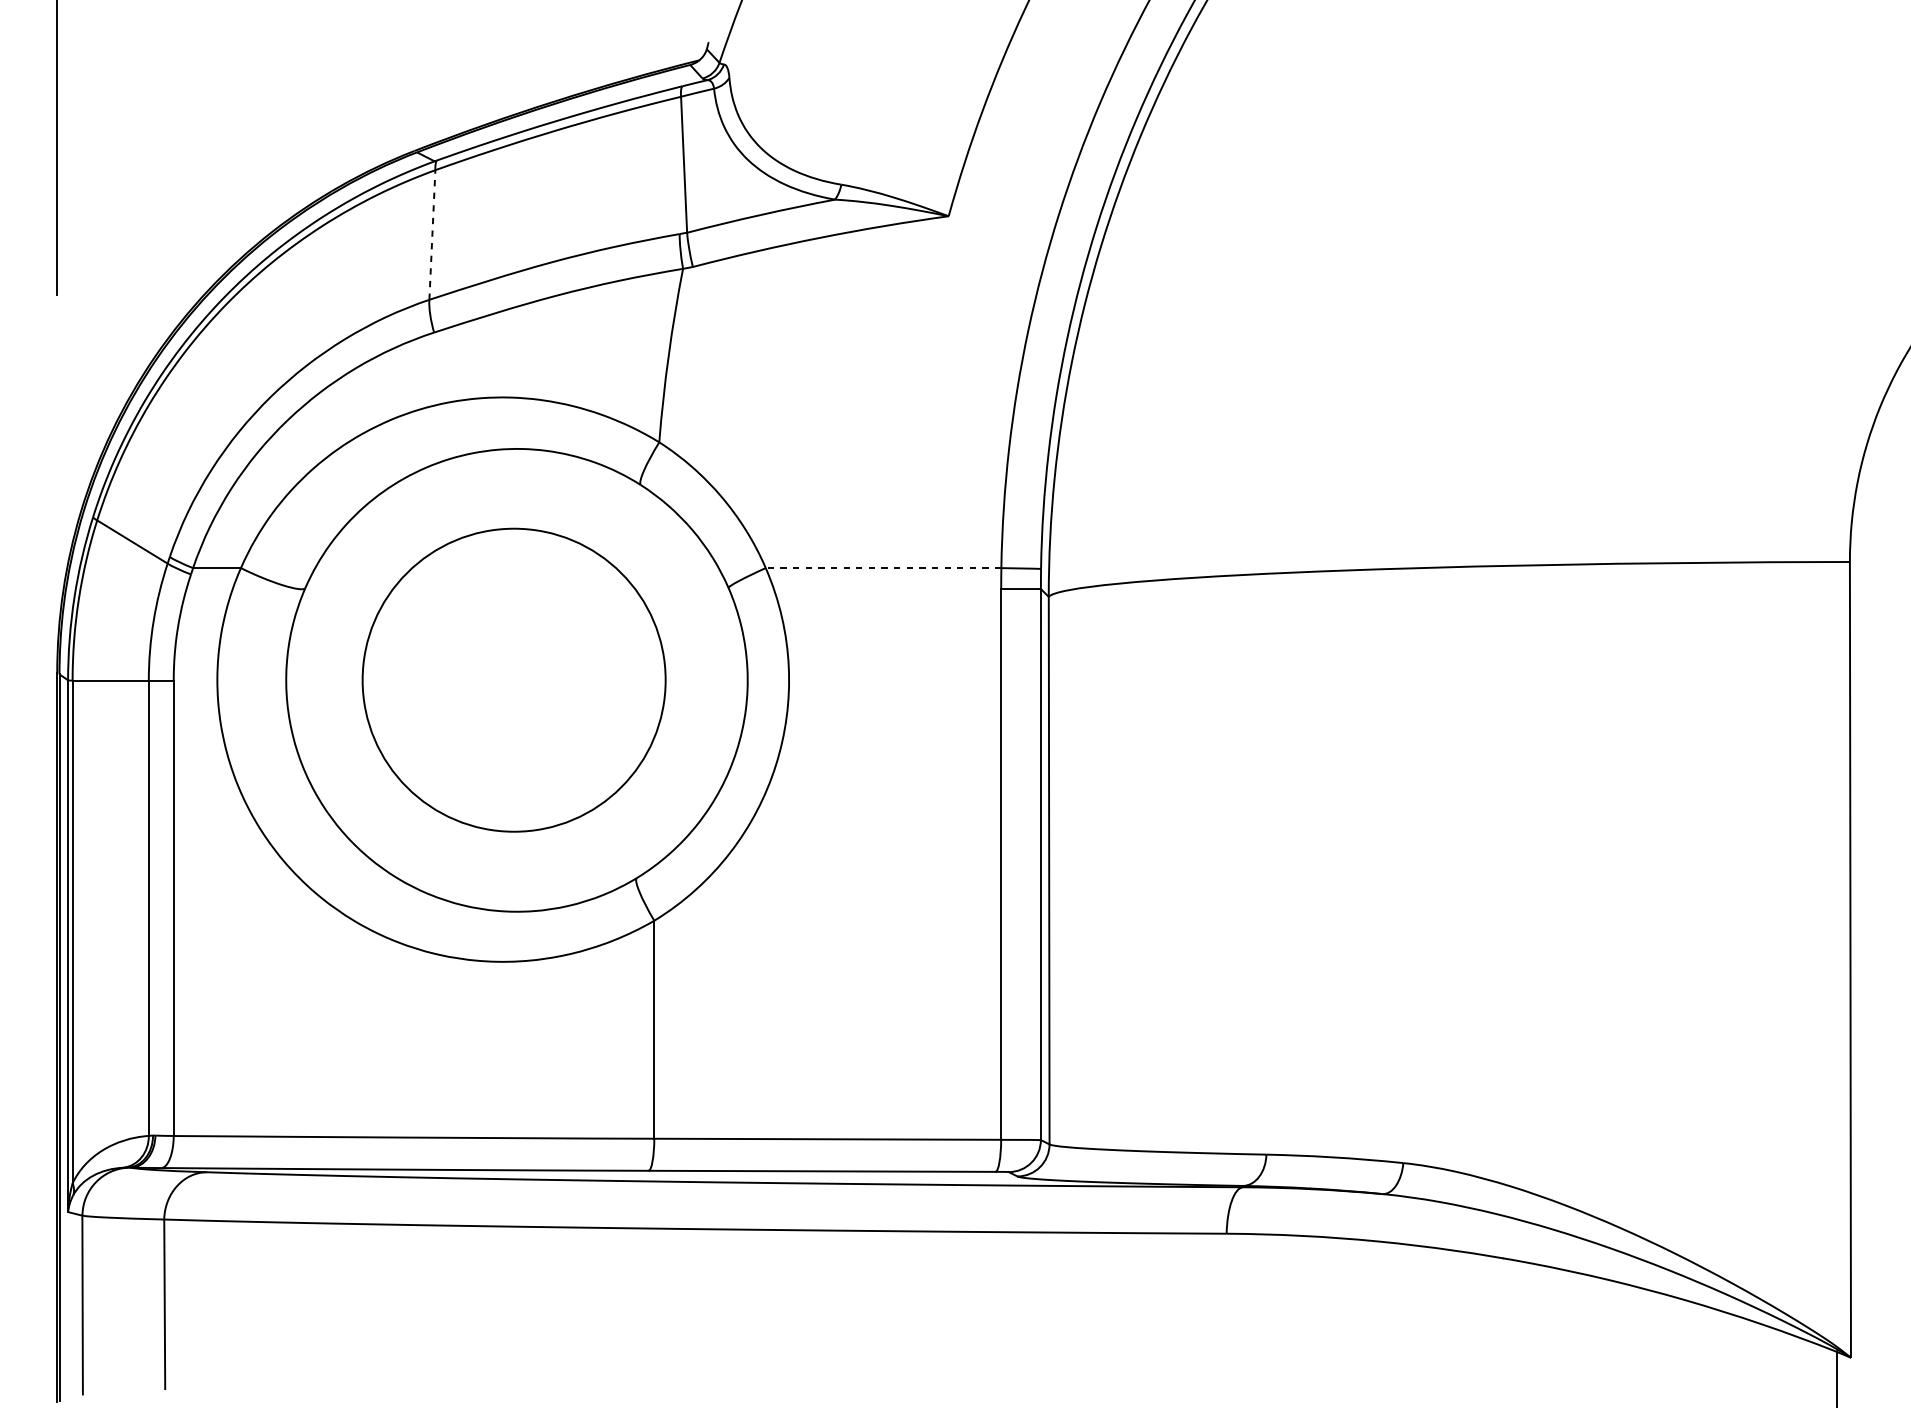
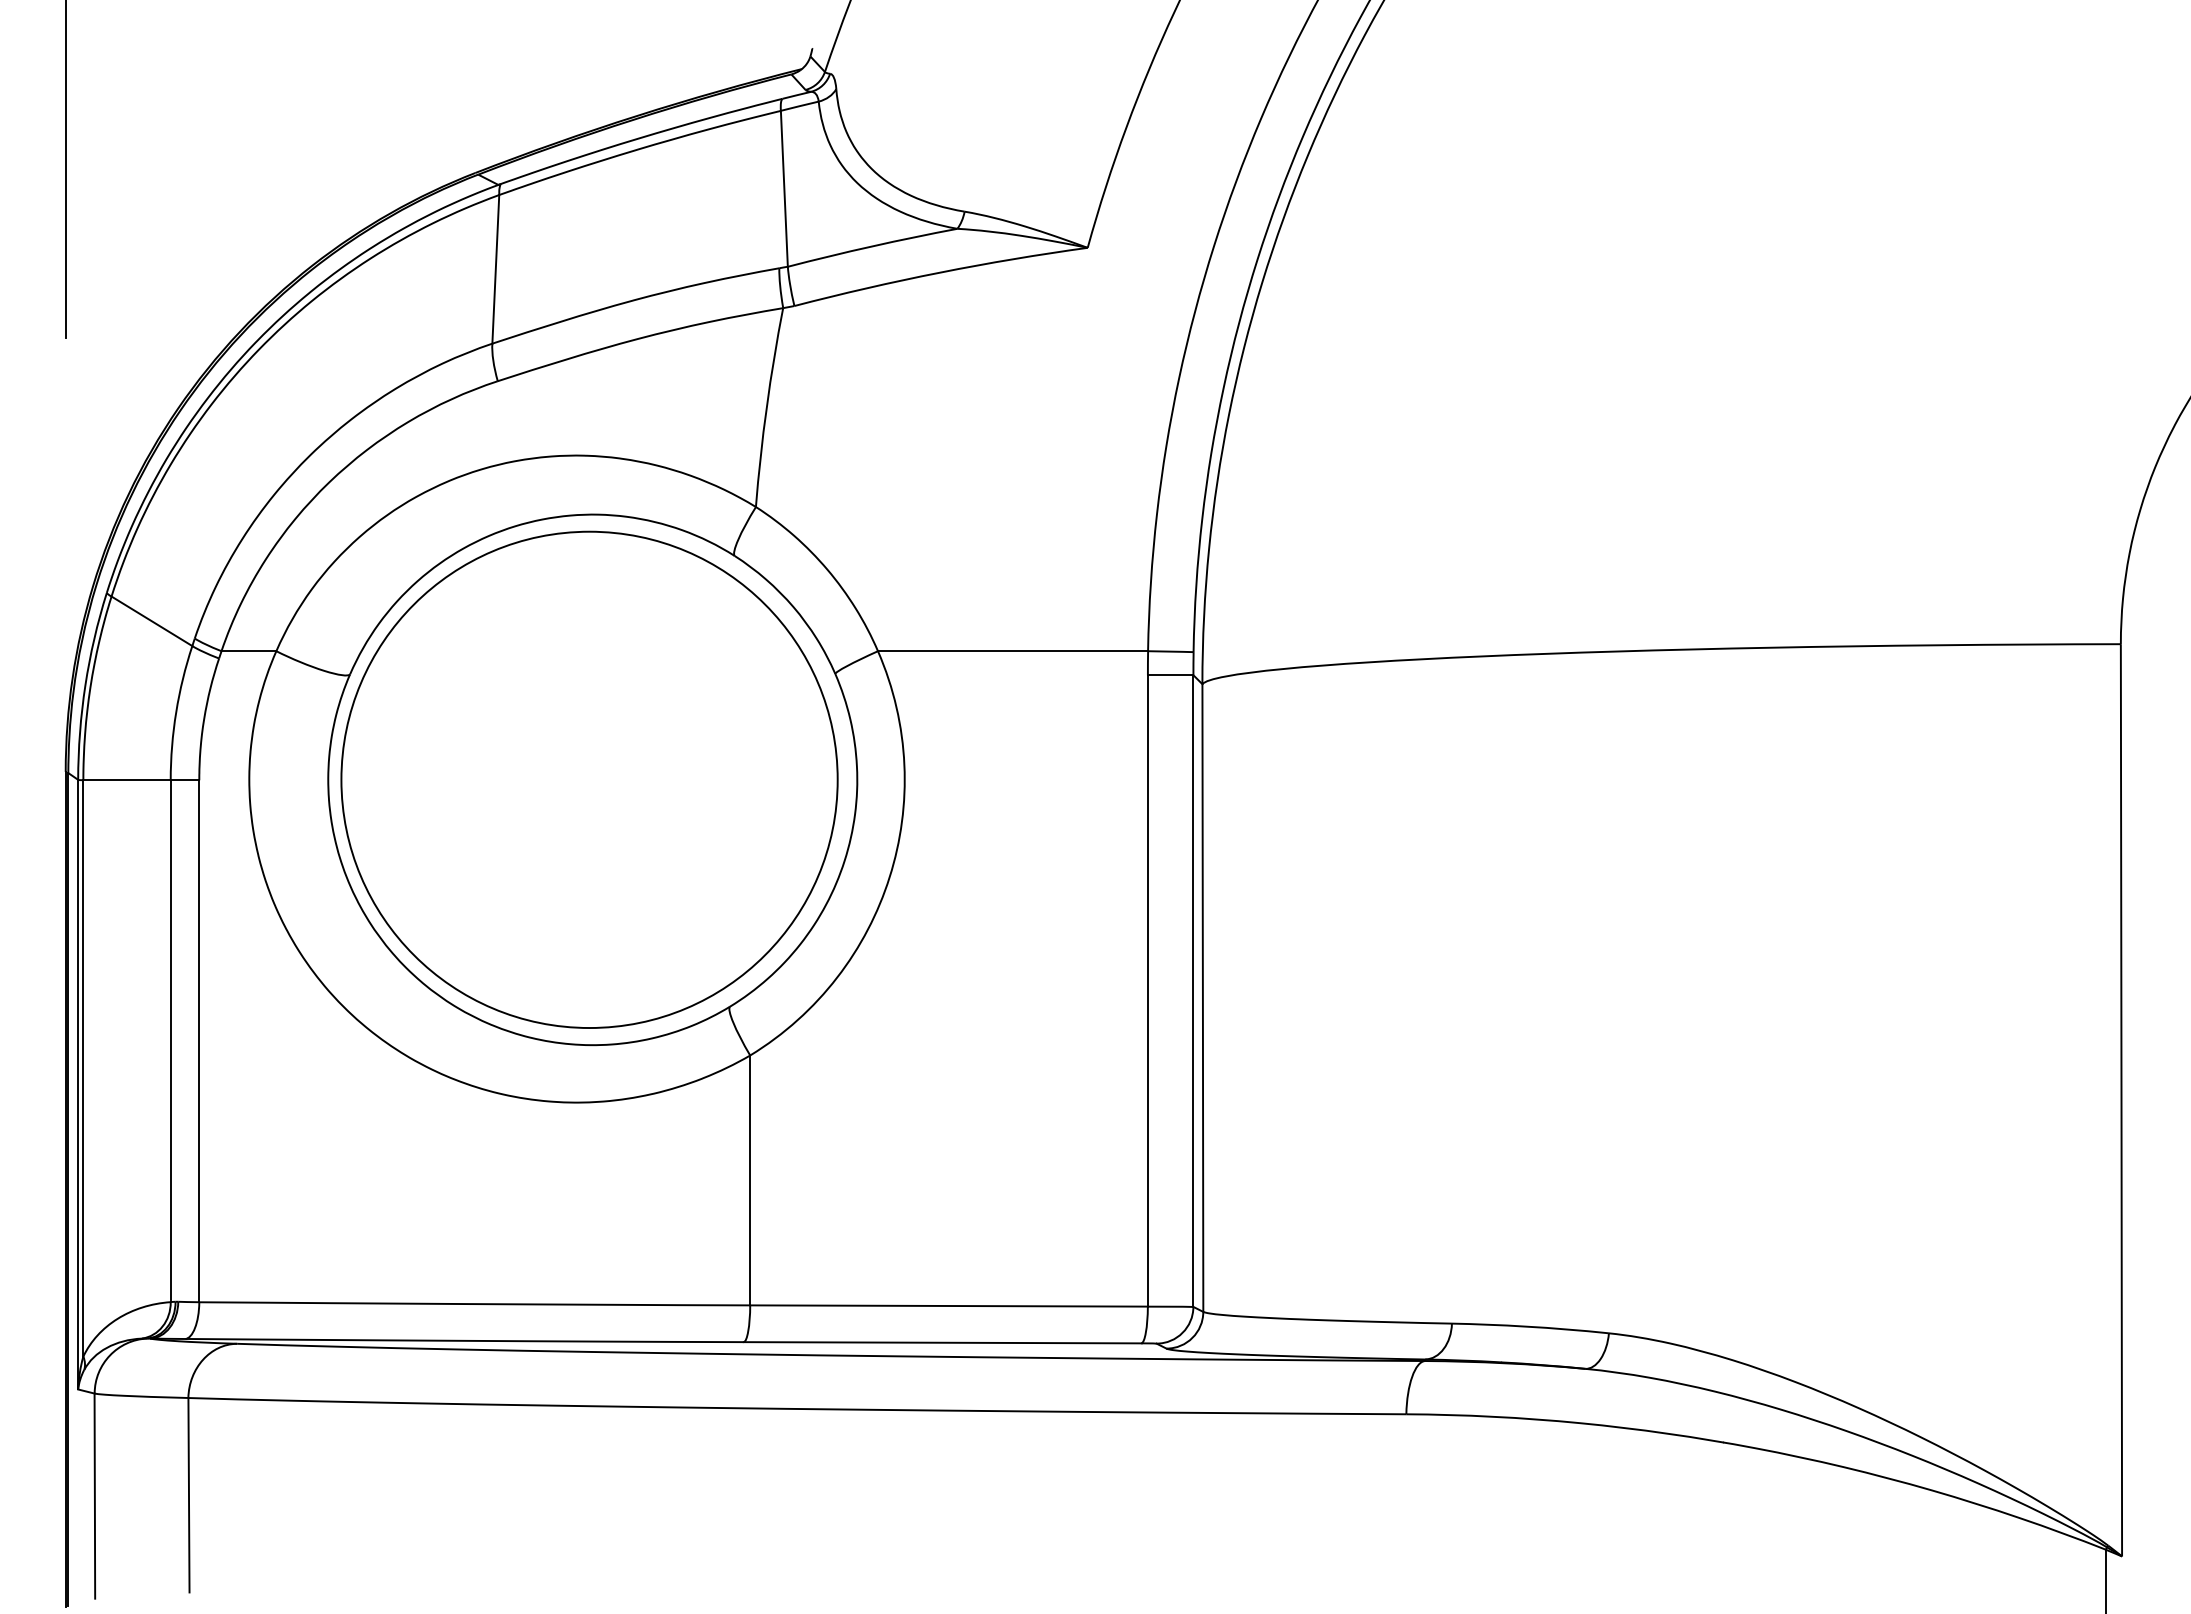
line: (432, 234) -> (495, 268), dashed -> solid
line: (883, 568) -> (1012, 651), dashed -> solid
circle: (514, 680) -> (589, 779), size x1.43

